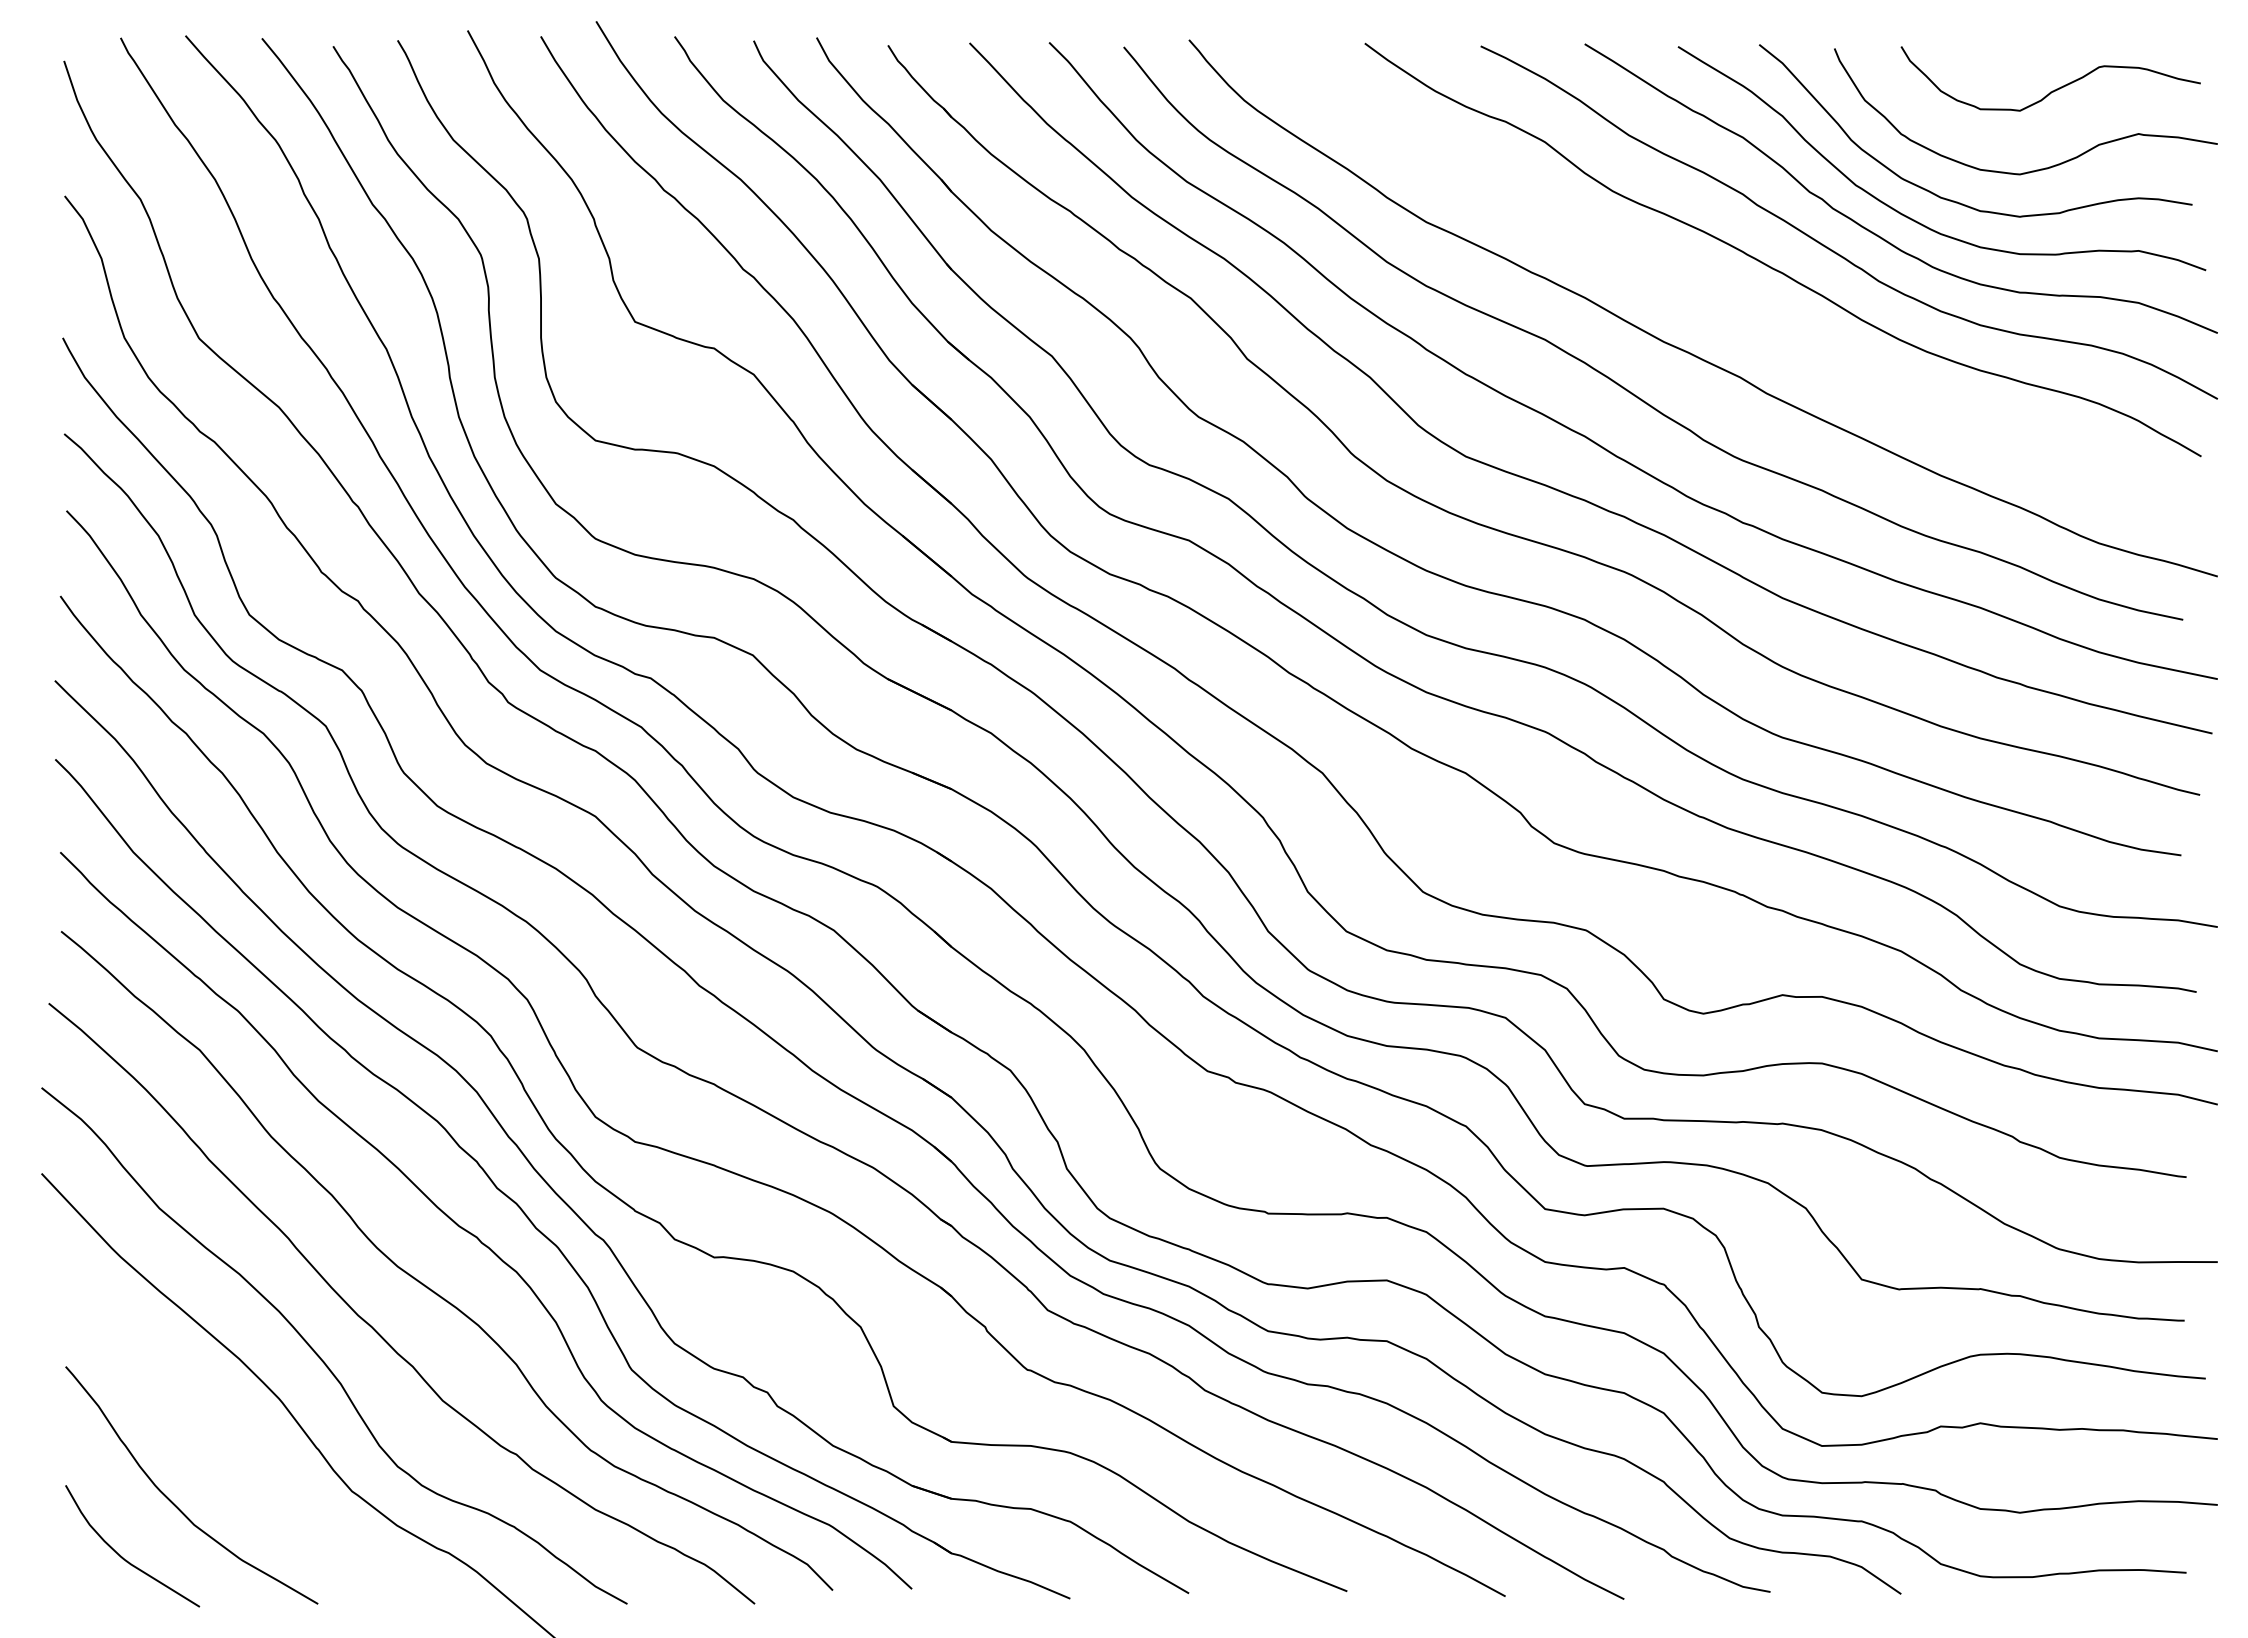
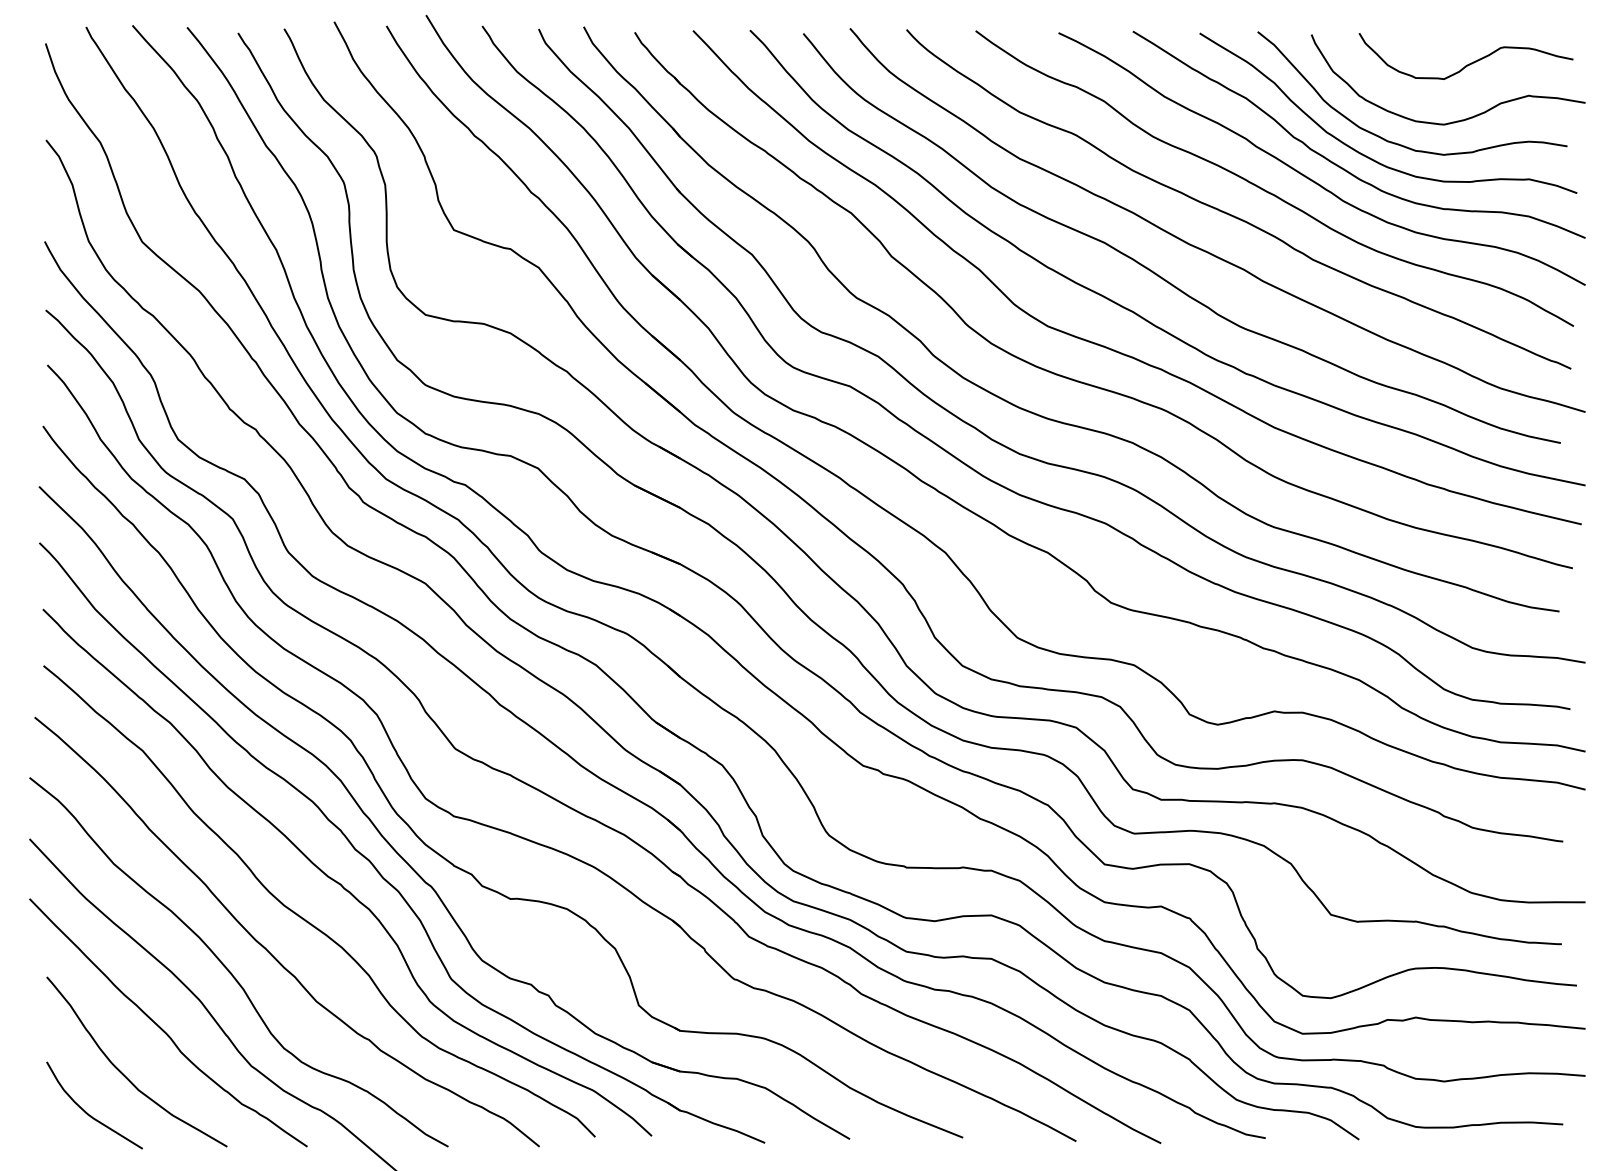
curve: (1723, 300) -> (1232, 214), added
curve: (226, 1438) -> (161, 1028), added

